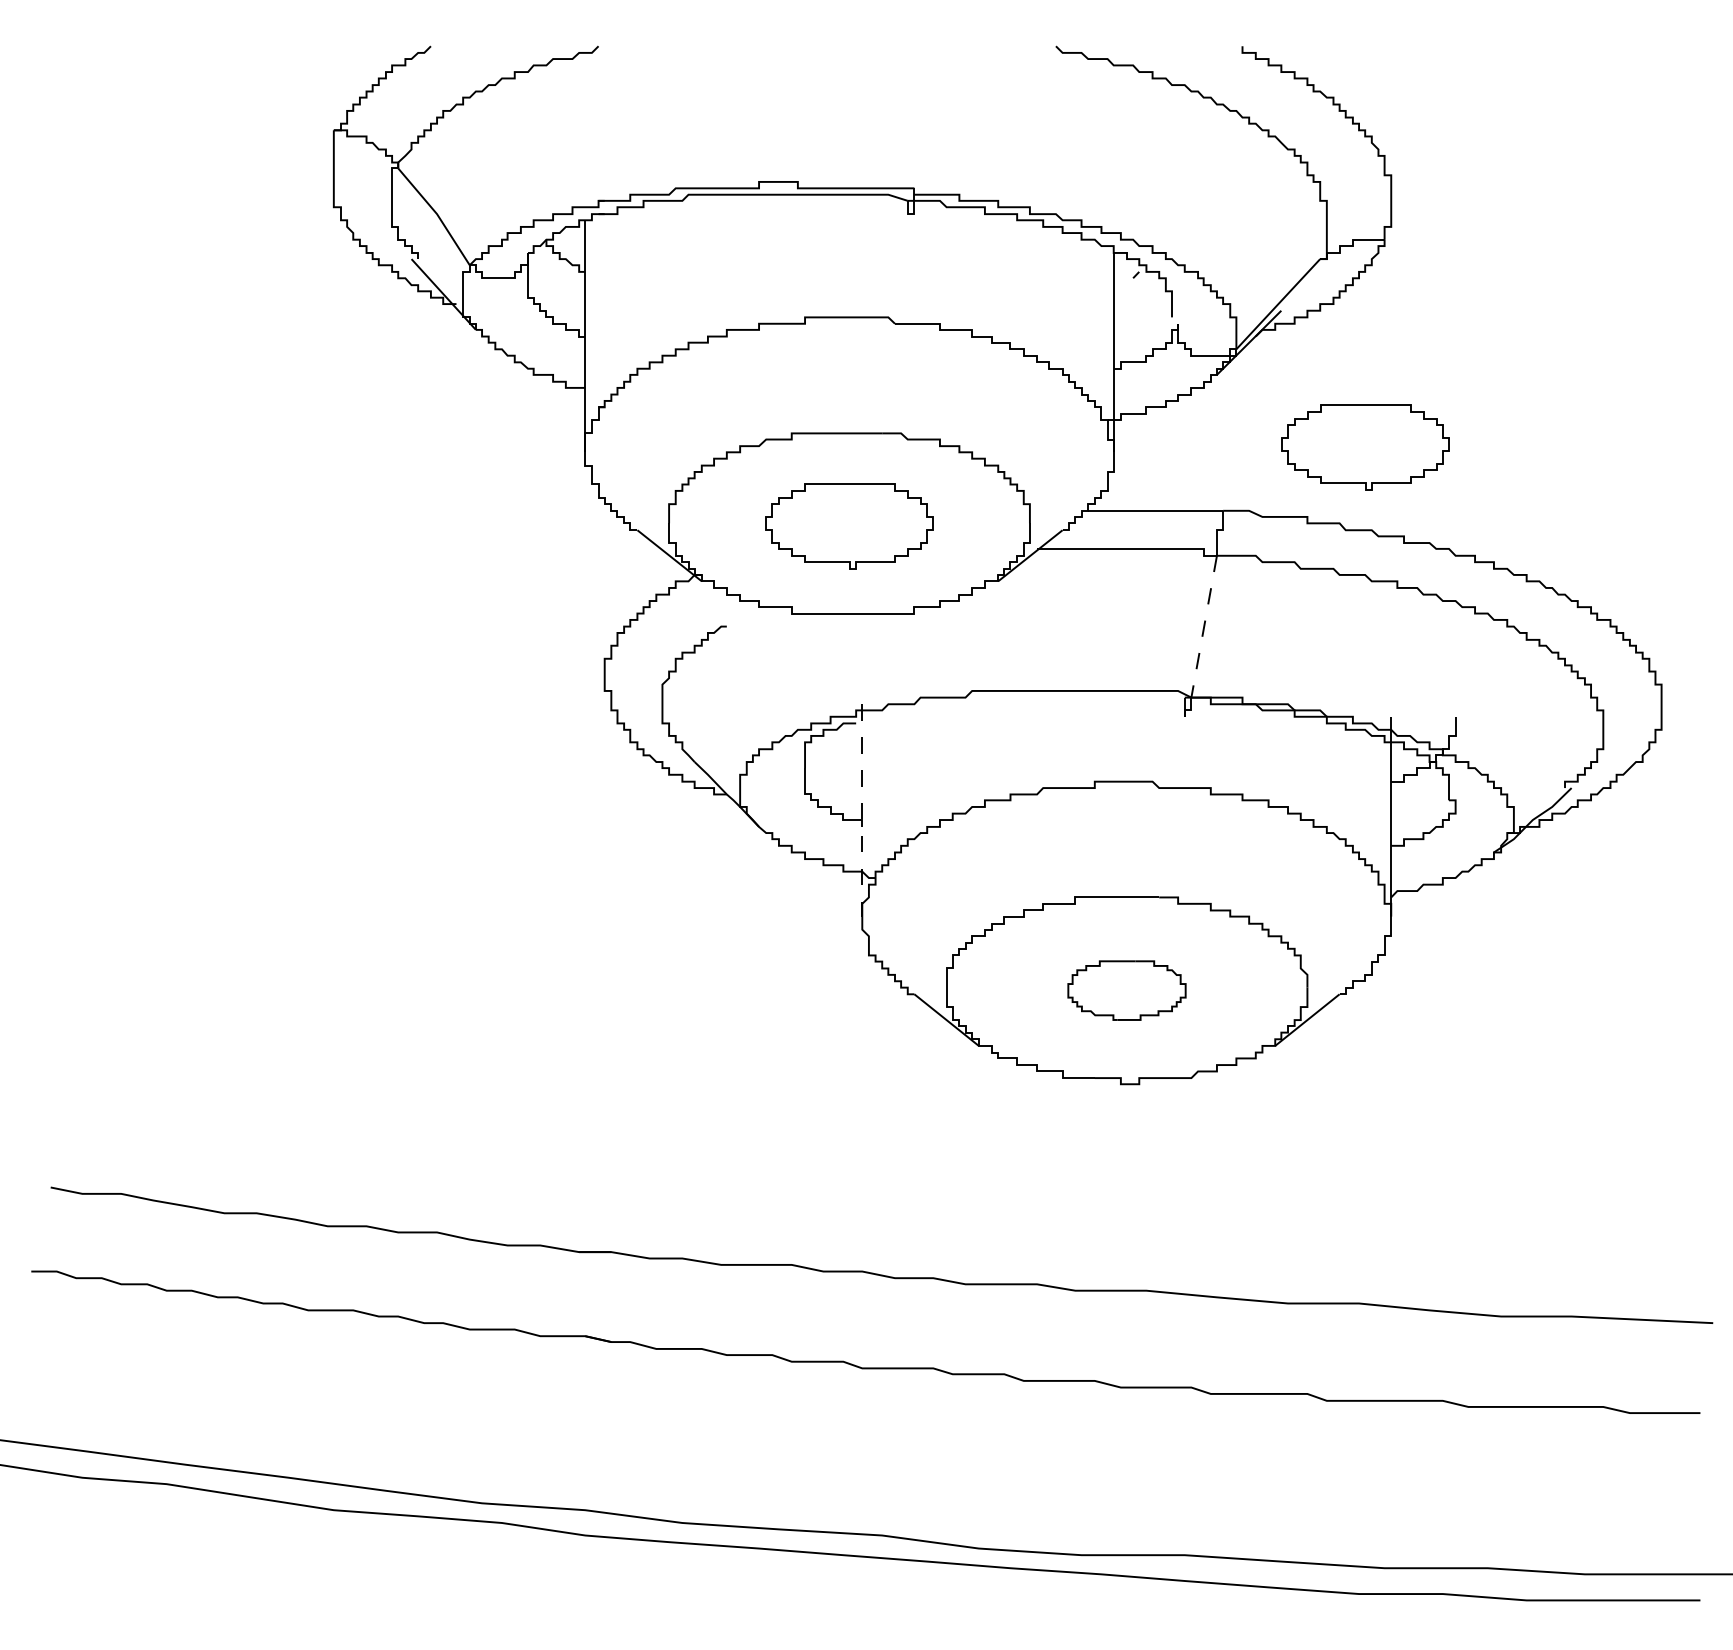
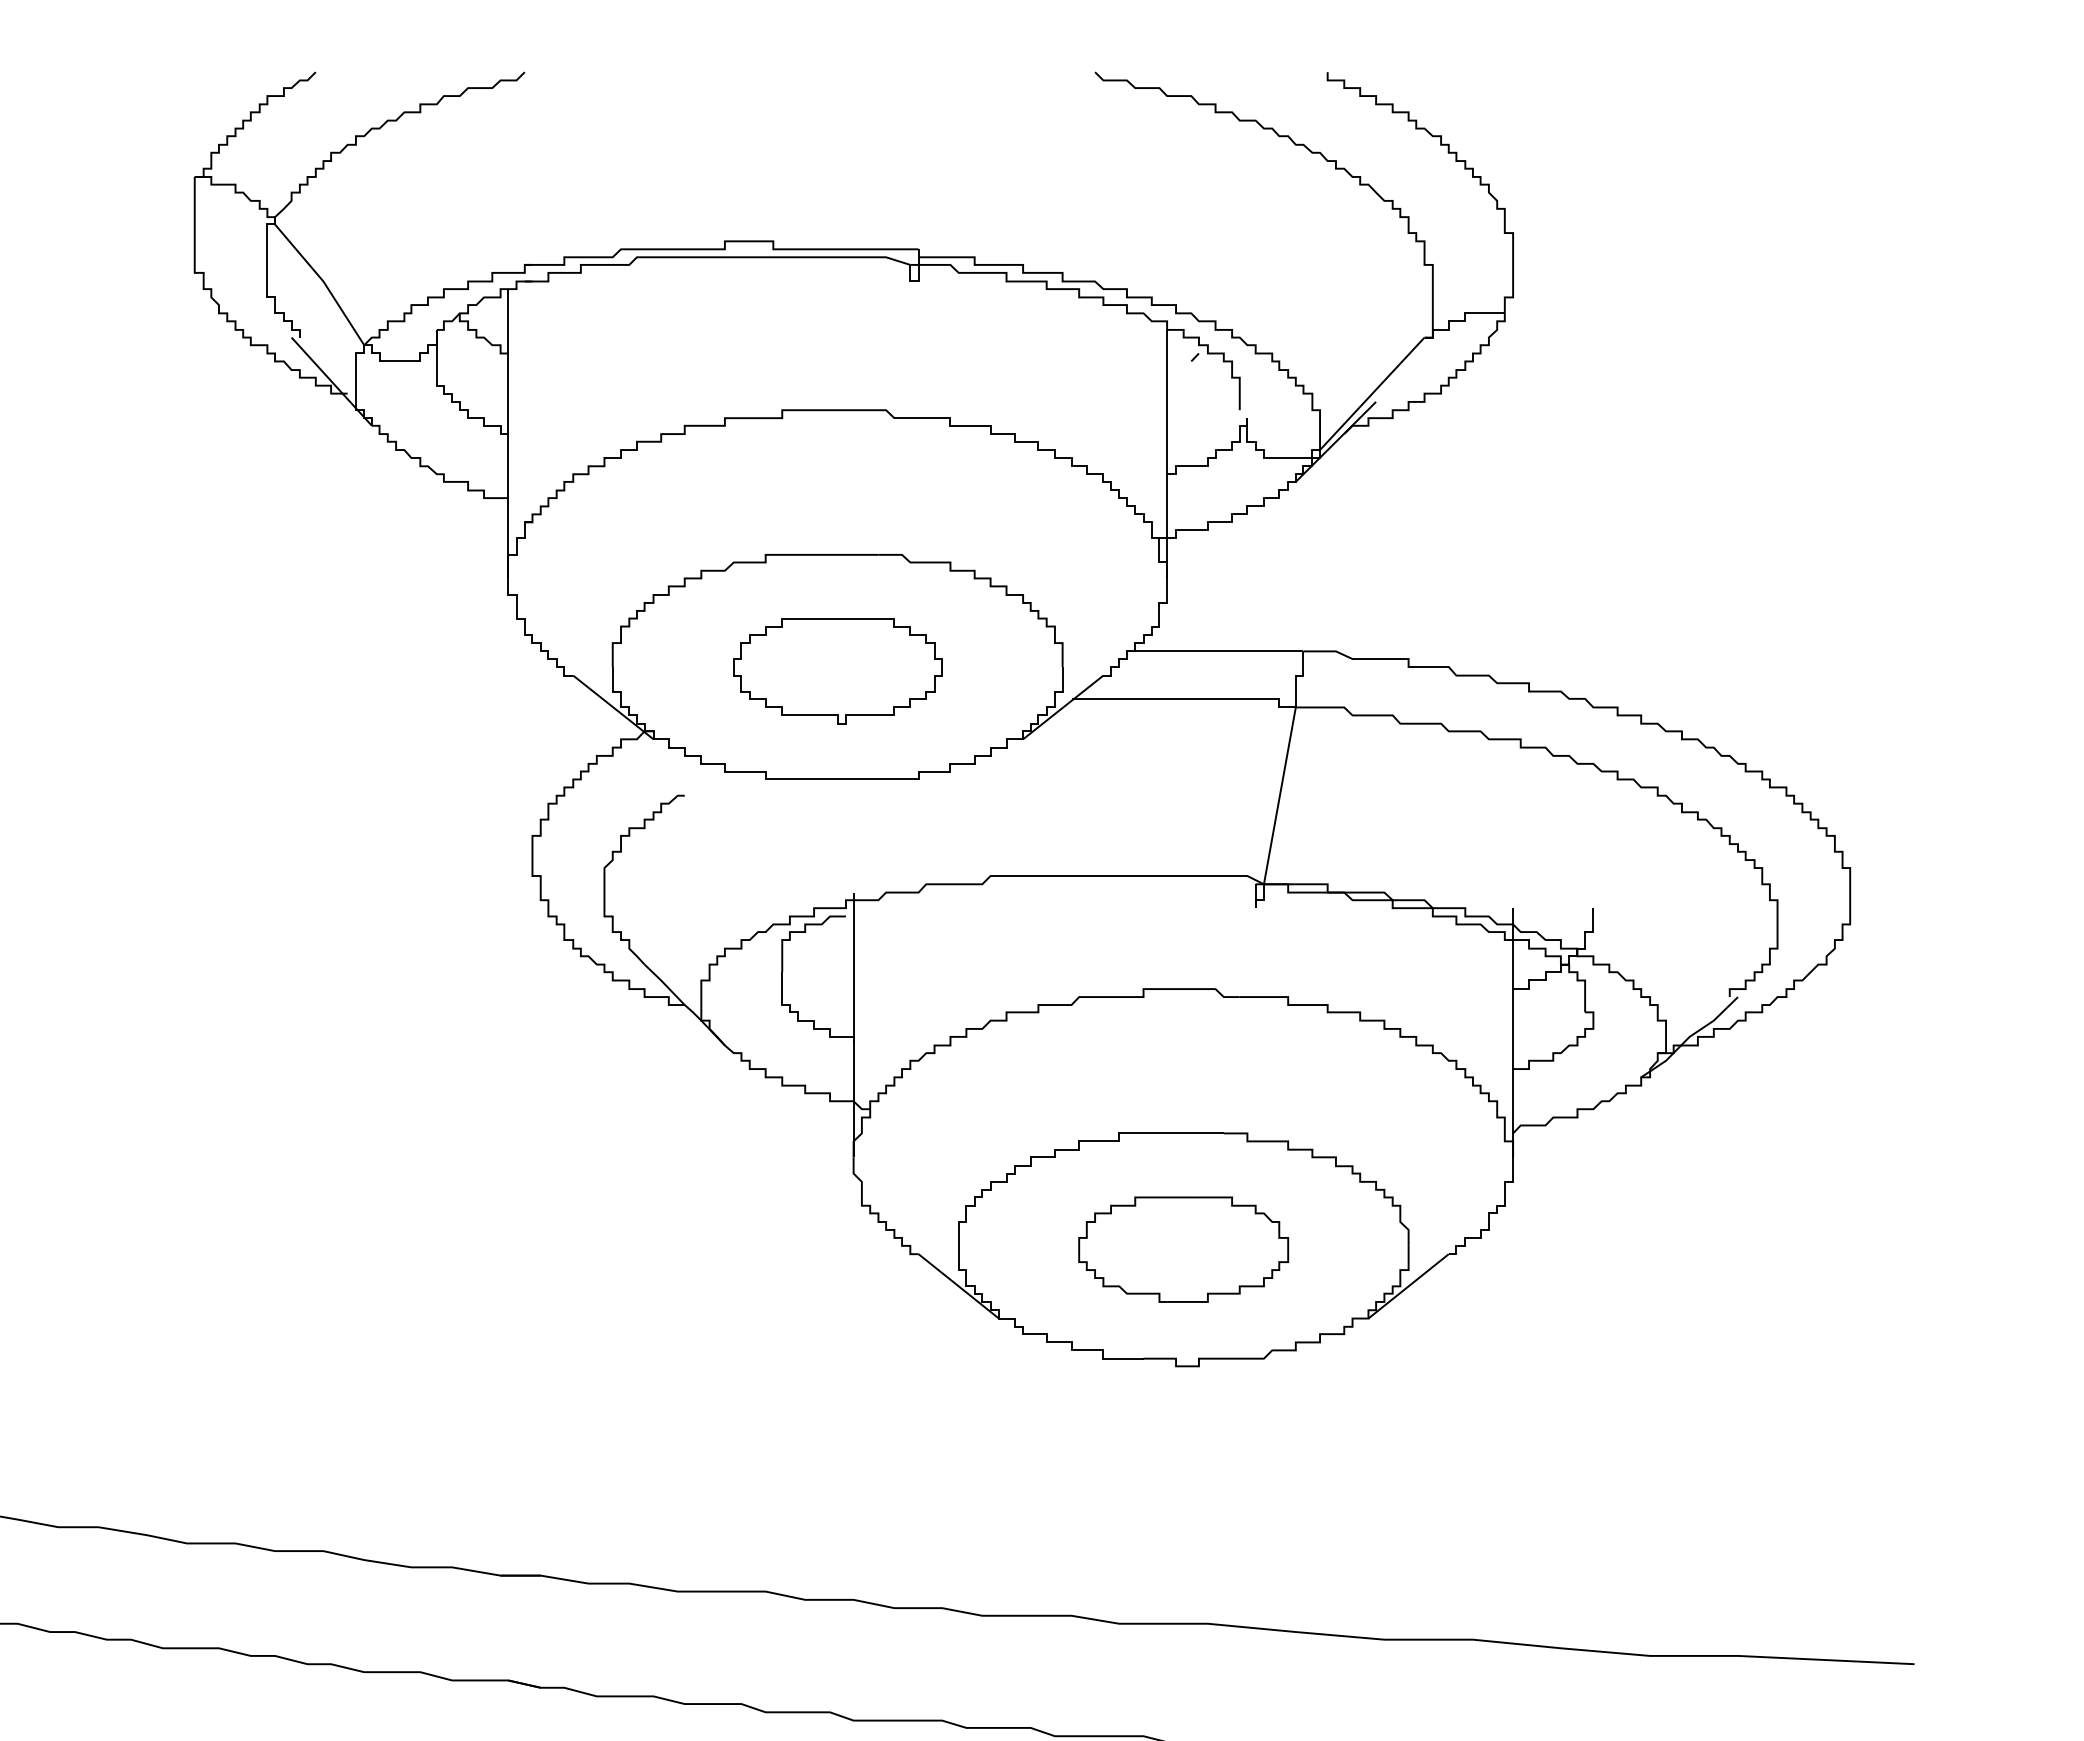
part: (1365, 447) -> (1481, 572), removed
line: (1204, 627) -> (1280, 796), dashed -> solid
line: (862, 810) -> (853, 1025), dashed -> solid
part: (1126, 990) -> (1183, 1249), size x1.43

